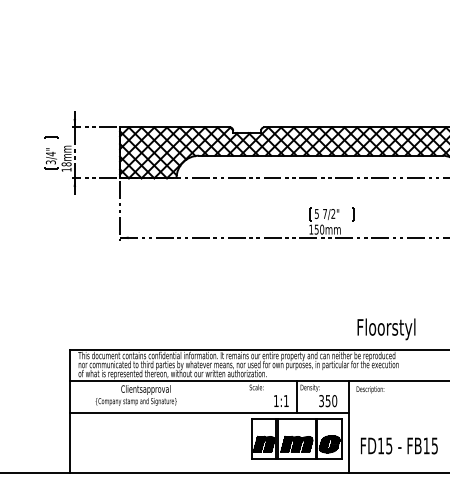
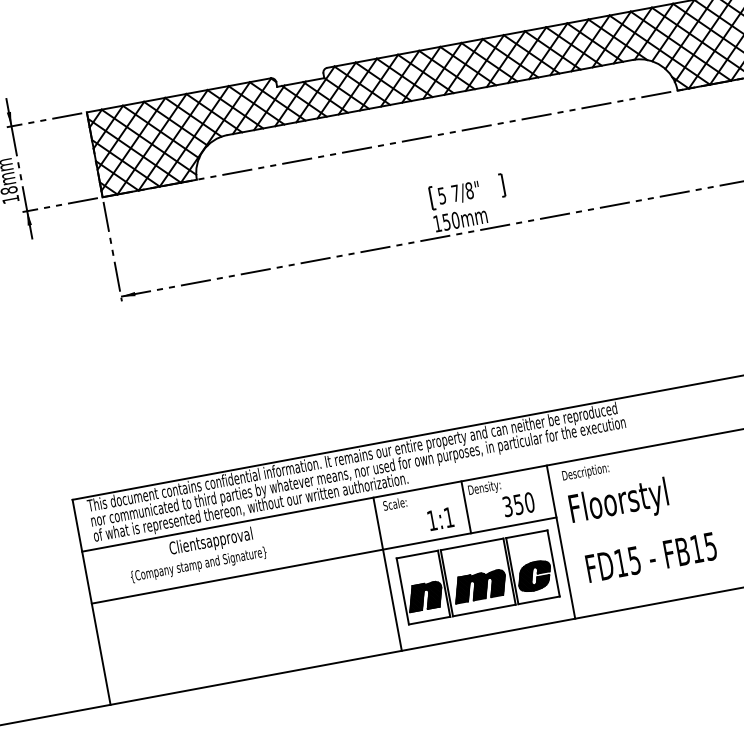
text: (333, 213) -> (469, 189), 7/2" -> 7/8"
text: (386, 329) -> (619, 503), moved
line: (244, 427) -> (387, 574), added

